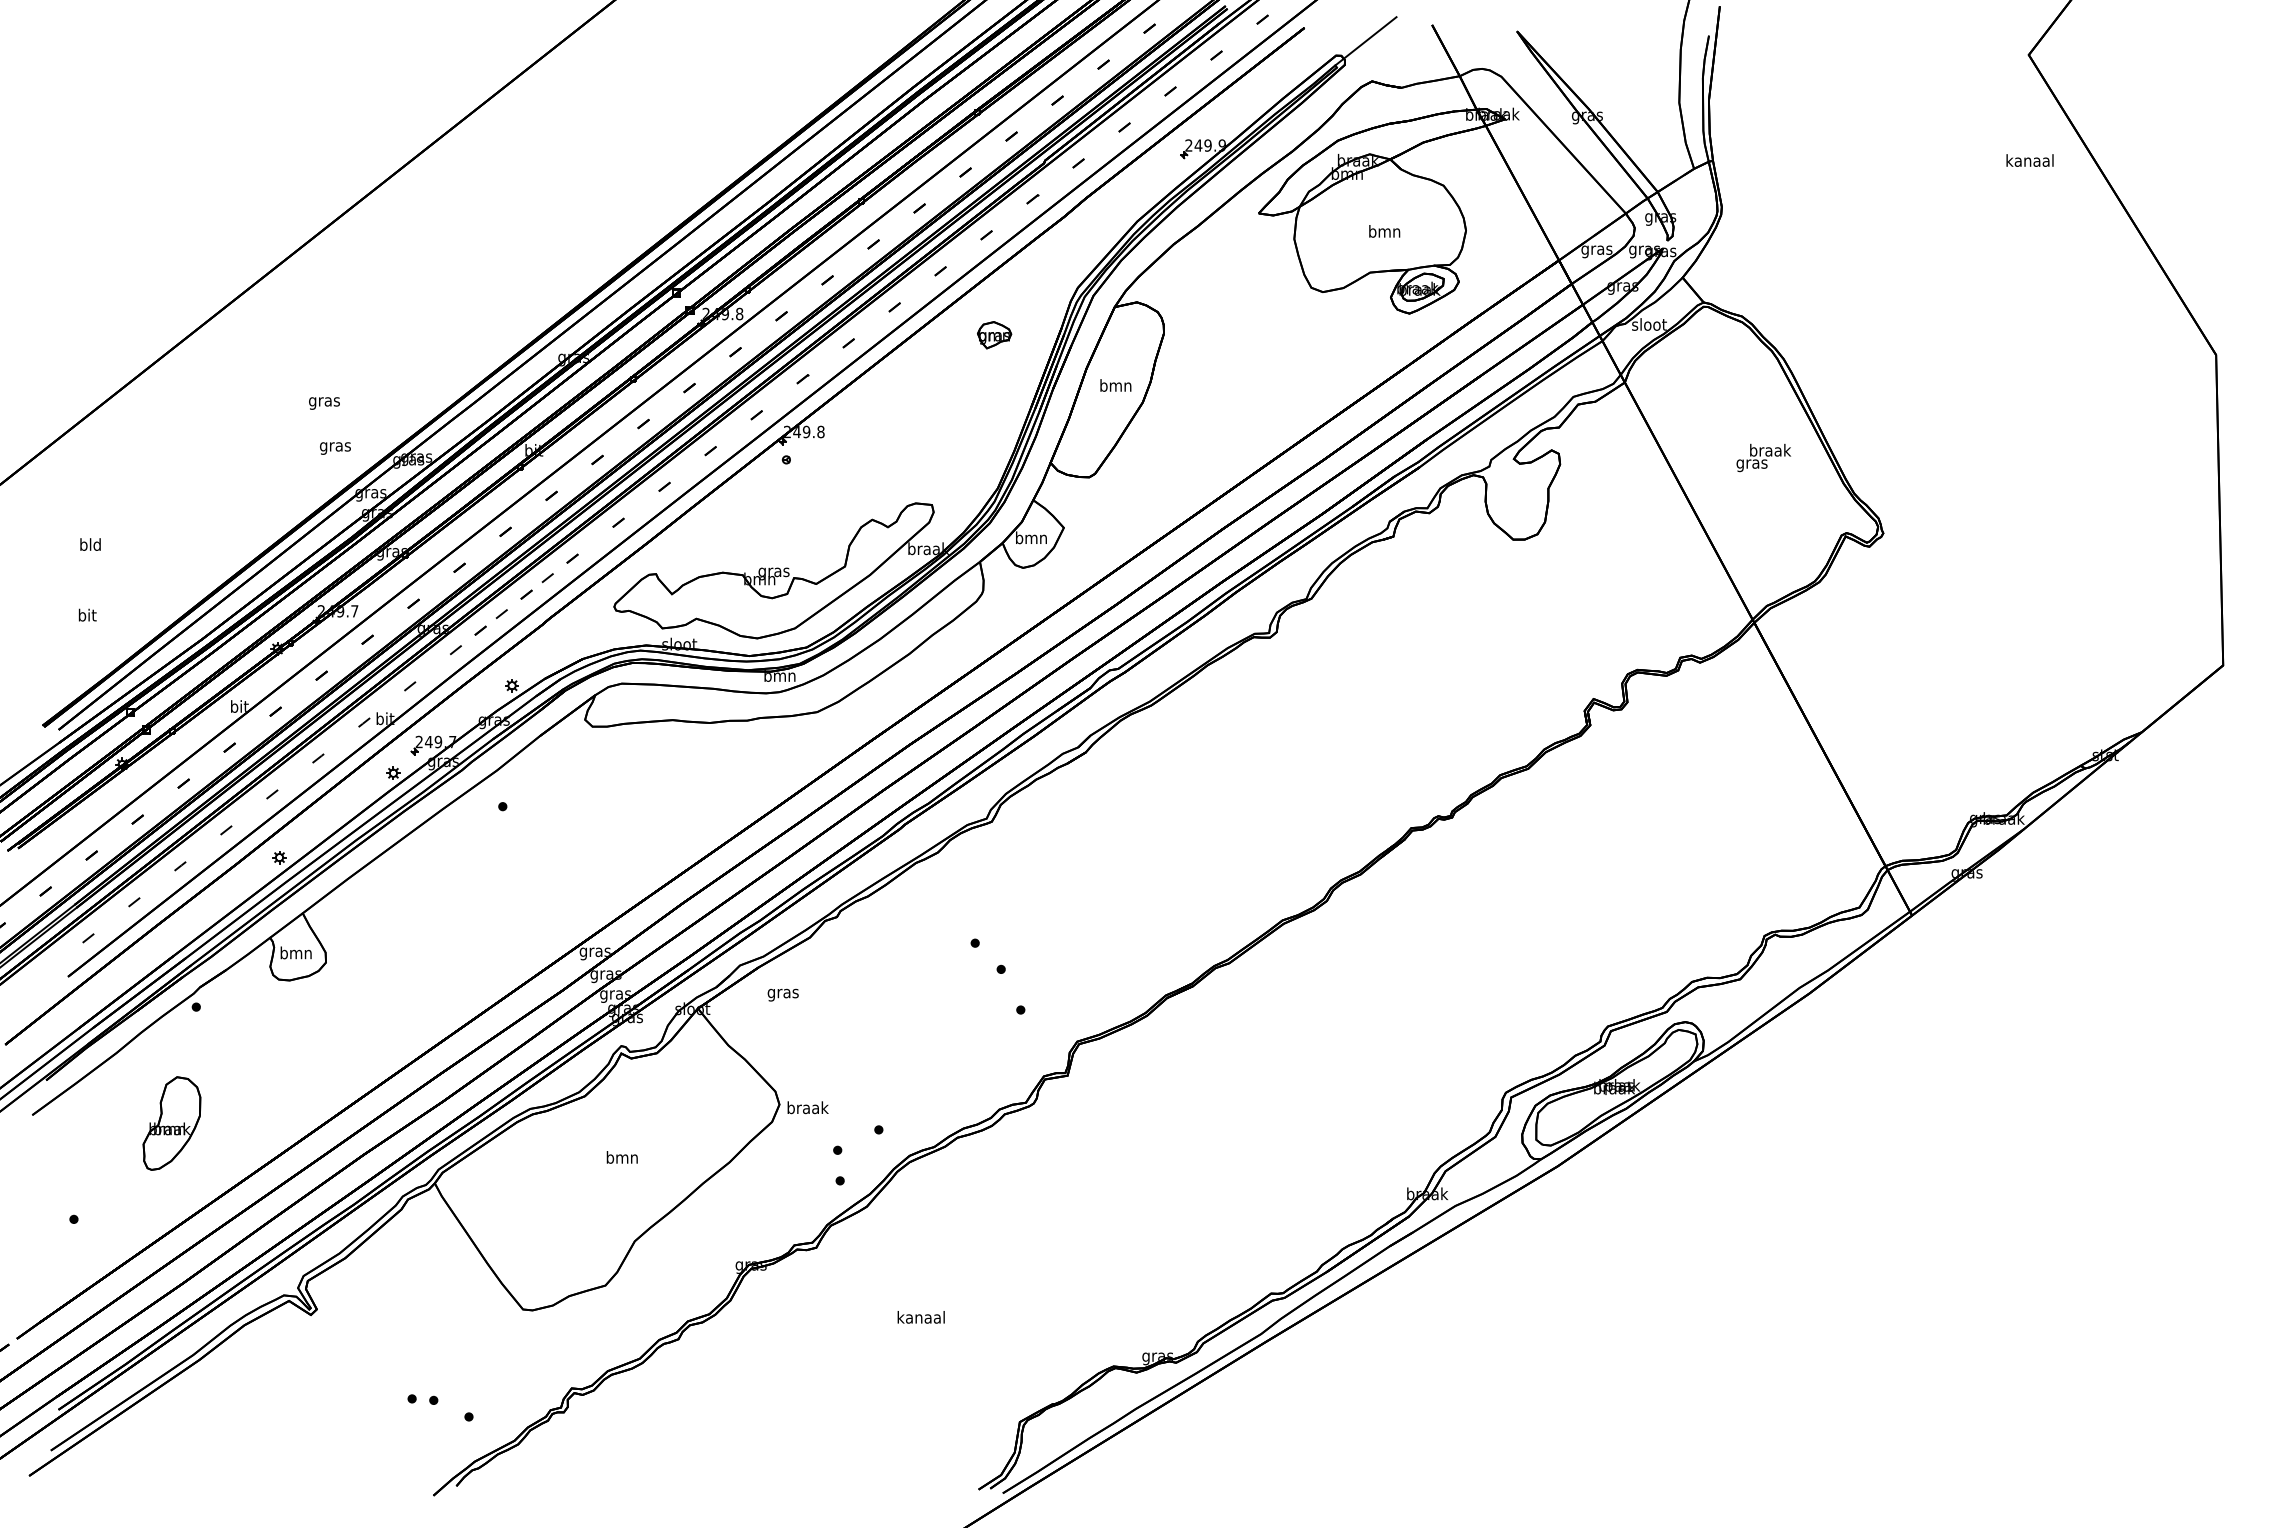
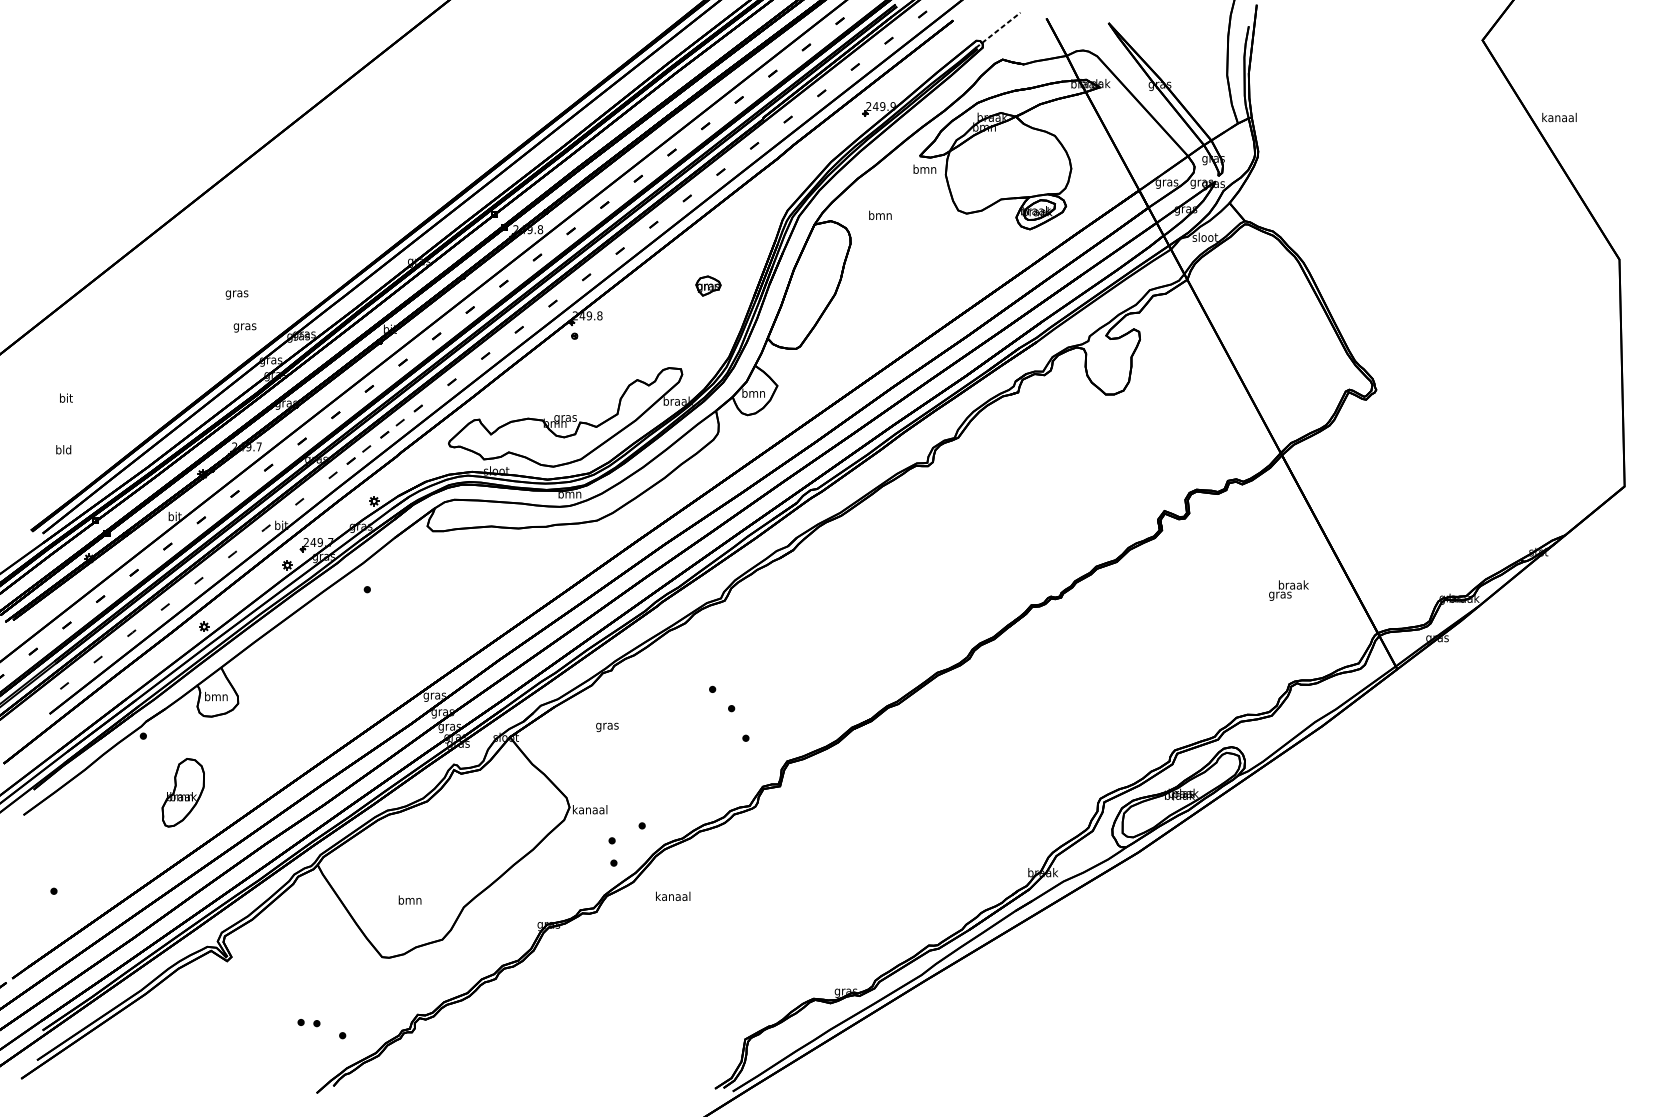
line: (1365, 41) -> (997, 30), solid -> dashed
text: (2029, 160) -> (1559, 117), moved
text: (1384, 231) -> (924, 169), moved
part: (994, 335) -> (708, 286), moved
text: (1115, 385) -> (880, 215), moved
text: (1763, 457) -> (1288, 590), moved
text: (90, 544) -> (66, 398), bld -> bit
text: (87, 614) -> (63, 449), bit -> bld
text: (782, 994) -> (606, 726), moved
text: (807, 1107) -> (590, 809), braak -> kanaal
part: (171, 1123) -> (182, 792), moved
text: (621, 1157) -> (409, 900), moved
text: (920, 1317) -> (672, 896), moved

